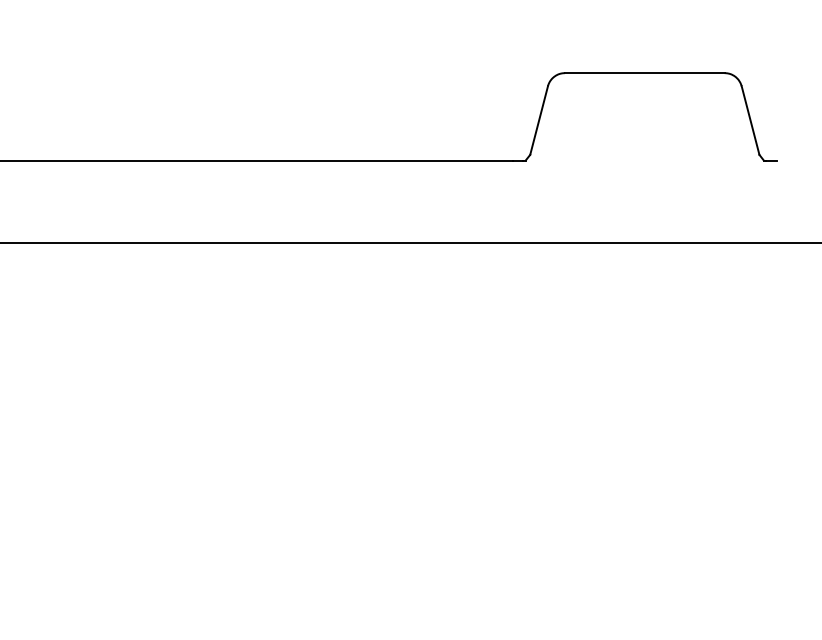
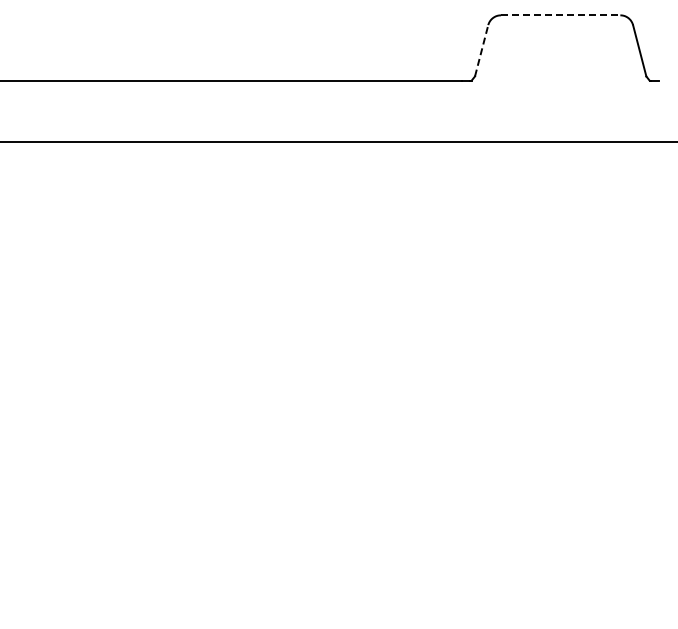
line: (644, 73) -> (560, 15), solid -> dashed
line: (538, 120) -> (481, 50), solid -> dashed

